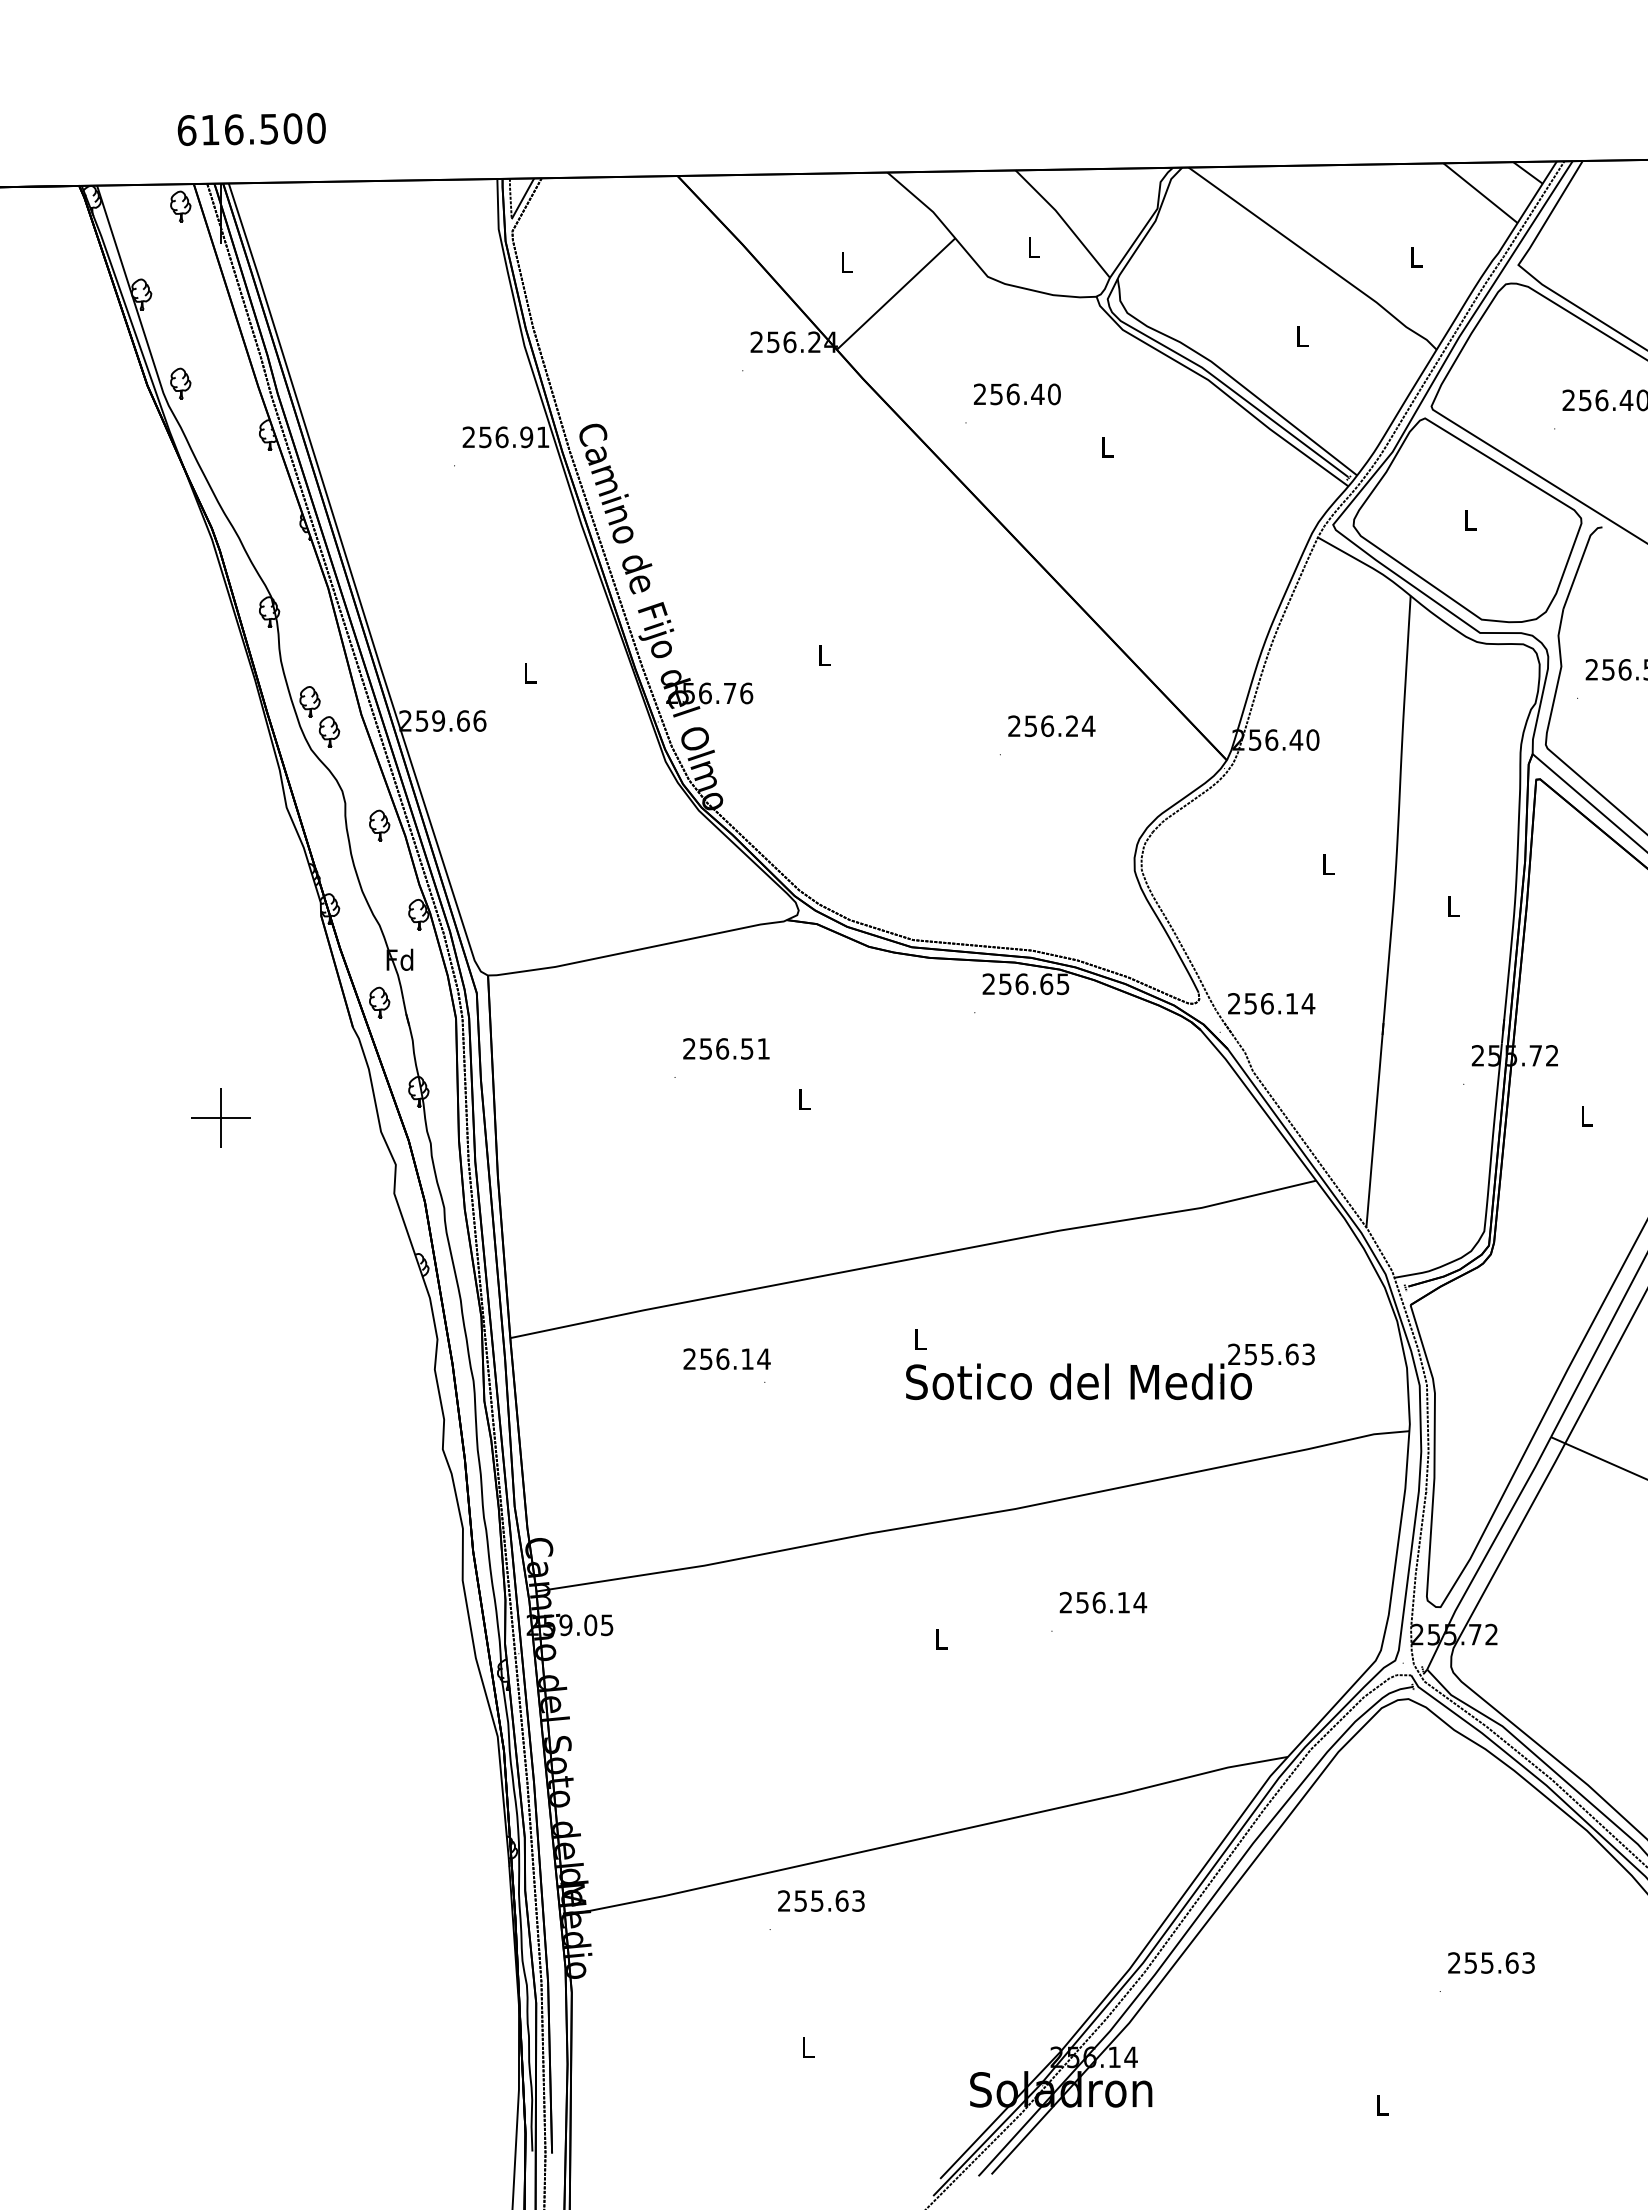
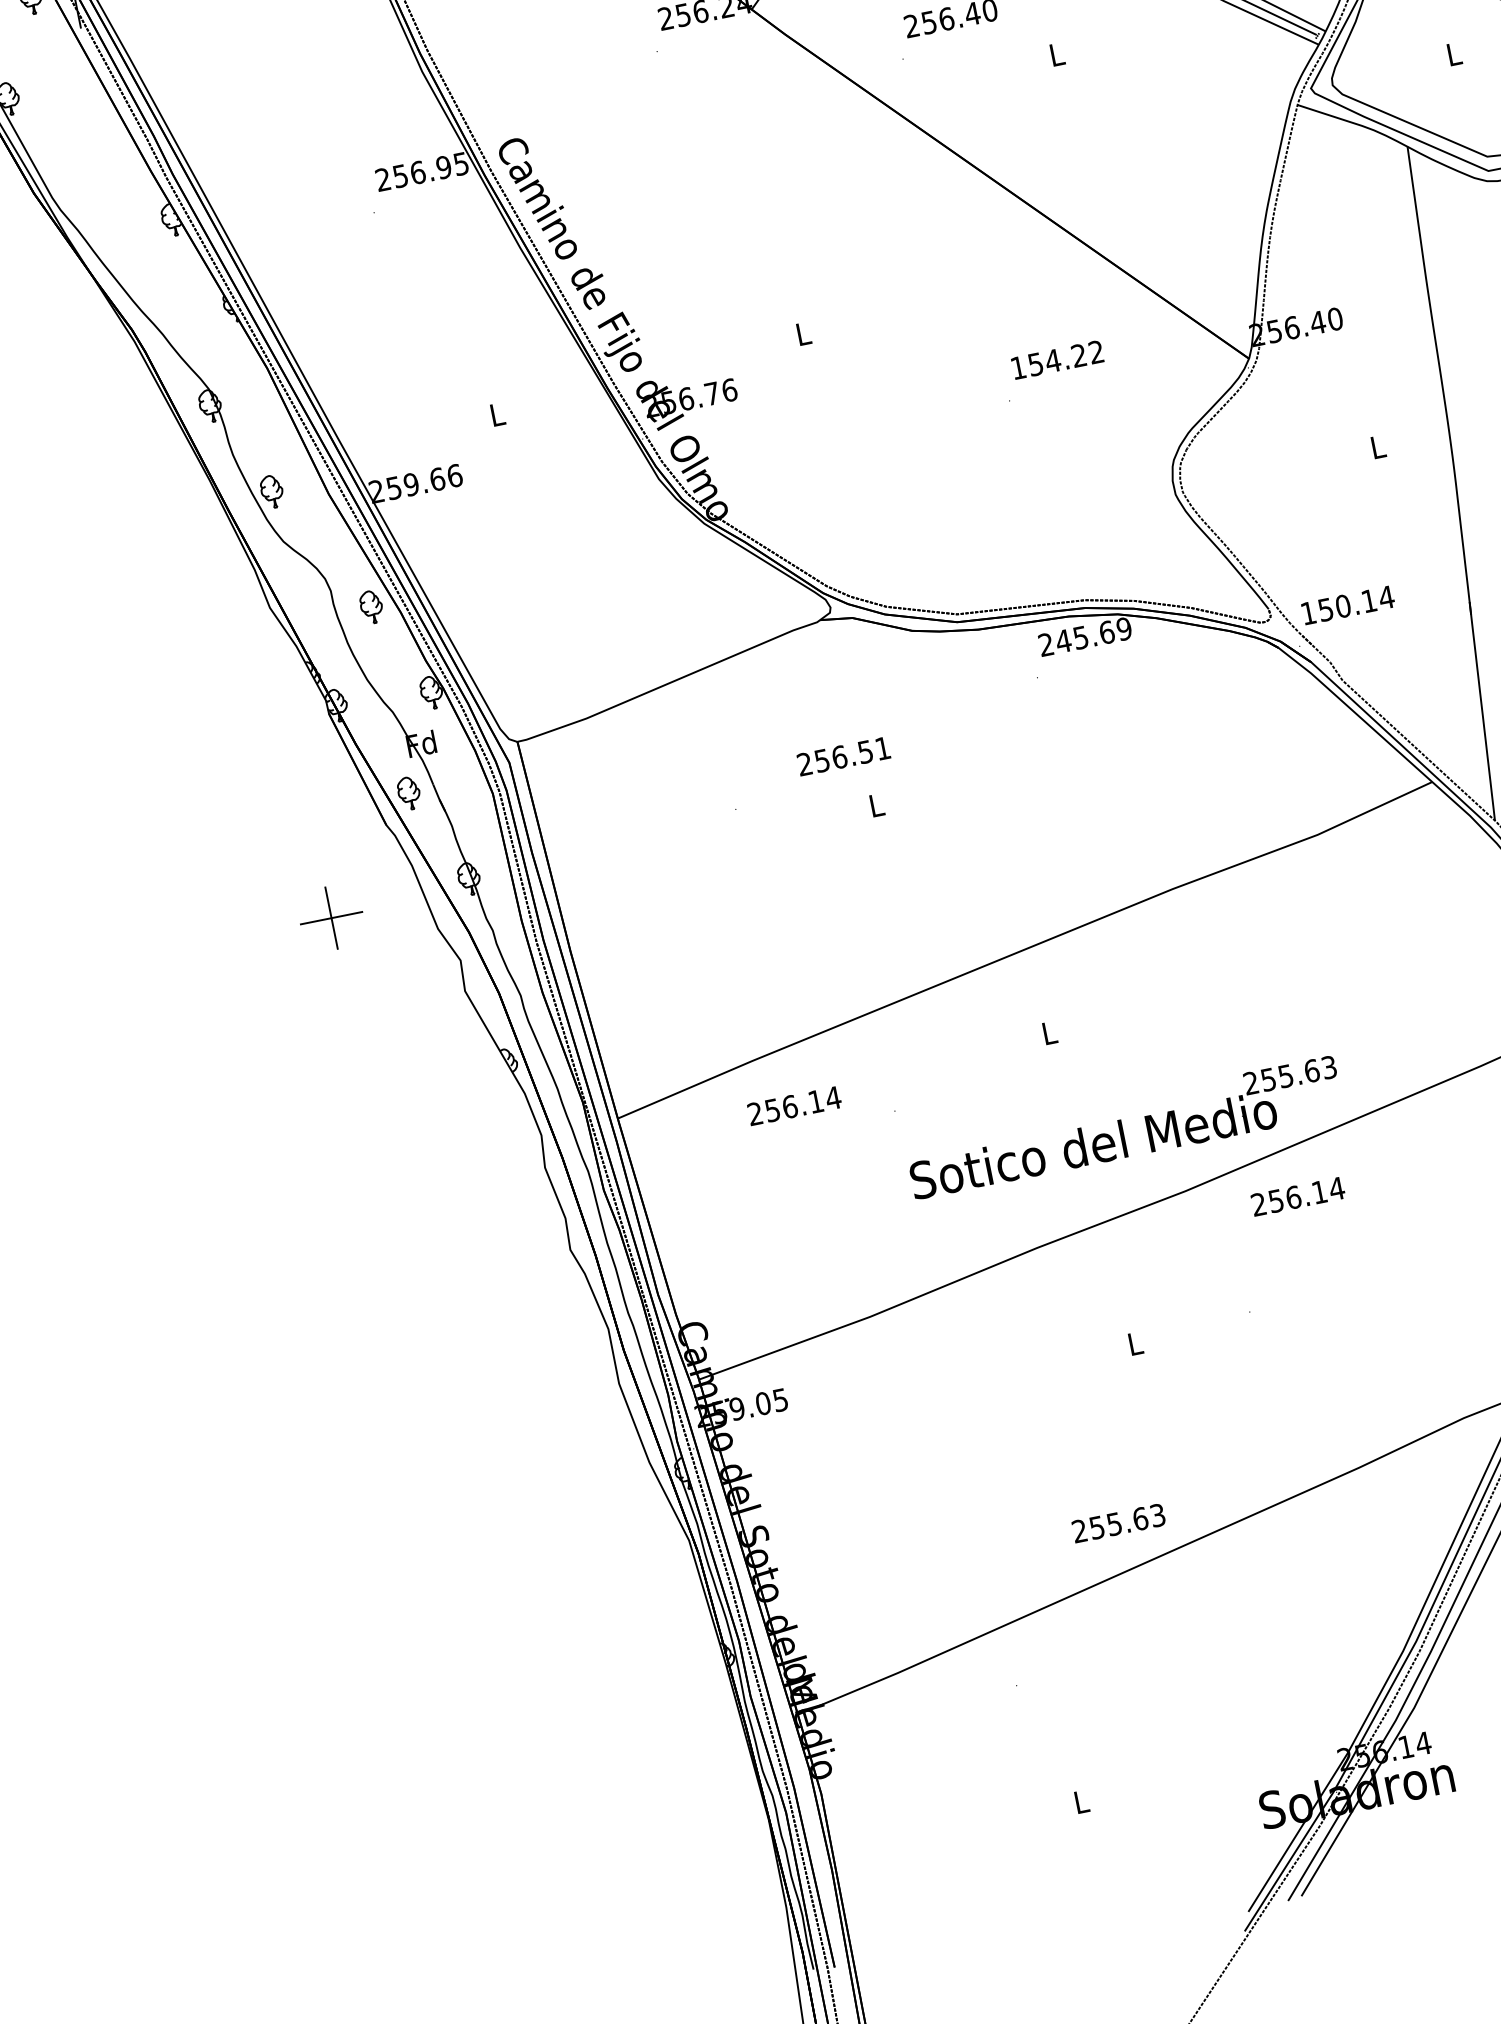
part: (180, 383) -> (68, 184), removed
text: (543, 437) -> (461, 164), 256.91 -> 256.95
text: (1051, 726) -> (1057, 360), 256.24 -> 154.22
part: (329, 731) -> (298, 518), removed
text: (1033, 984) -> (1093, 635), 256.65 -> 245.69
text: (1250, 1003) -> (1325, 609), 256.14 -> 150.14
text: (726, 1048) -> (843, 755), moved
part: (220, 1117) -> (331, 917), moved
text: (726, 1358) -> (793, 1105), moved
text: (1110, 1371) -> (1124, 1127), moved
text: (1103, 1602) -> (1298, 1196), moved
text: (821, 1900) -> (1118, 1522), moved

